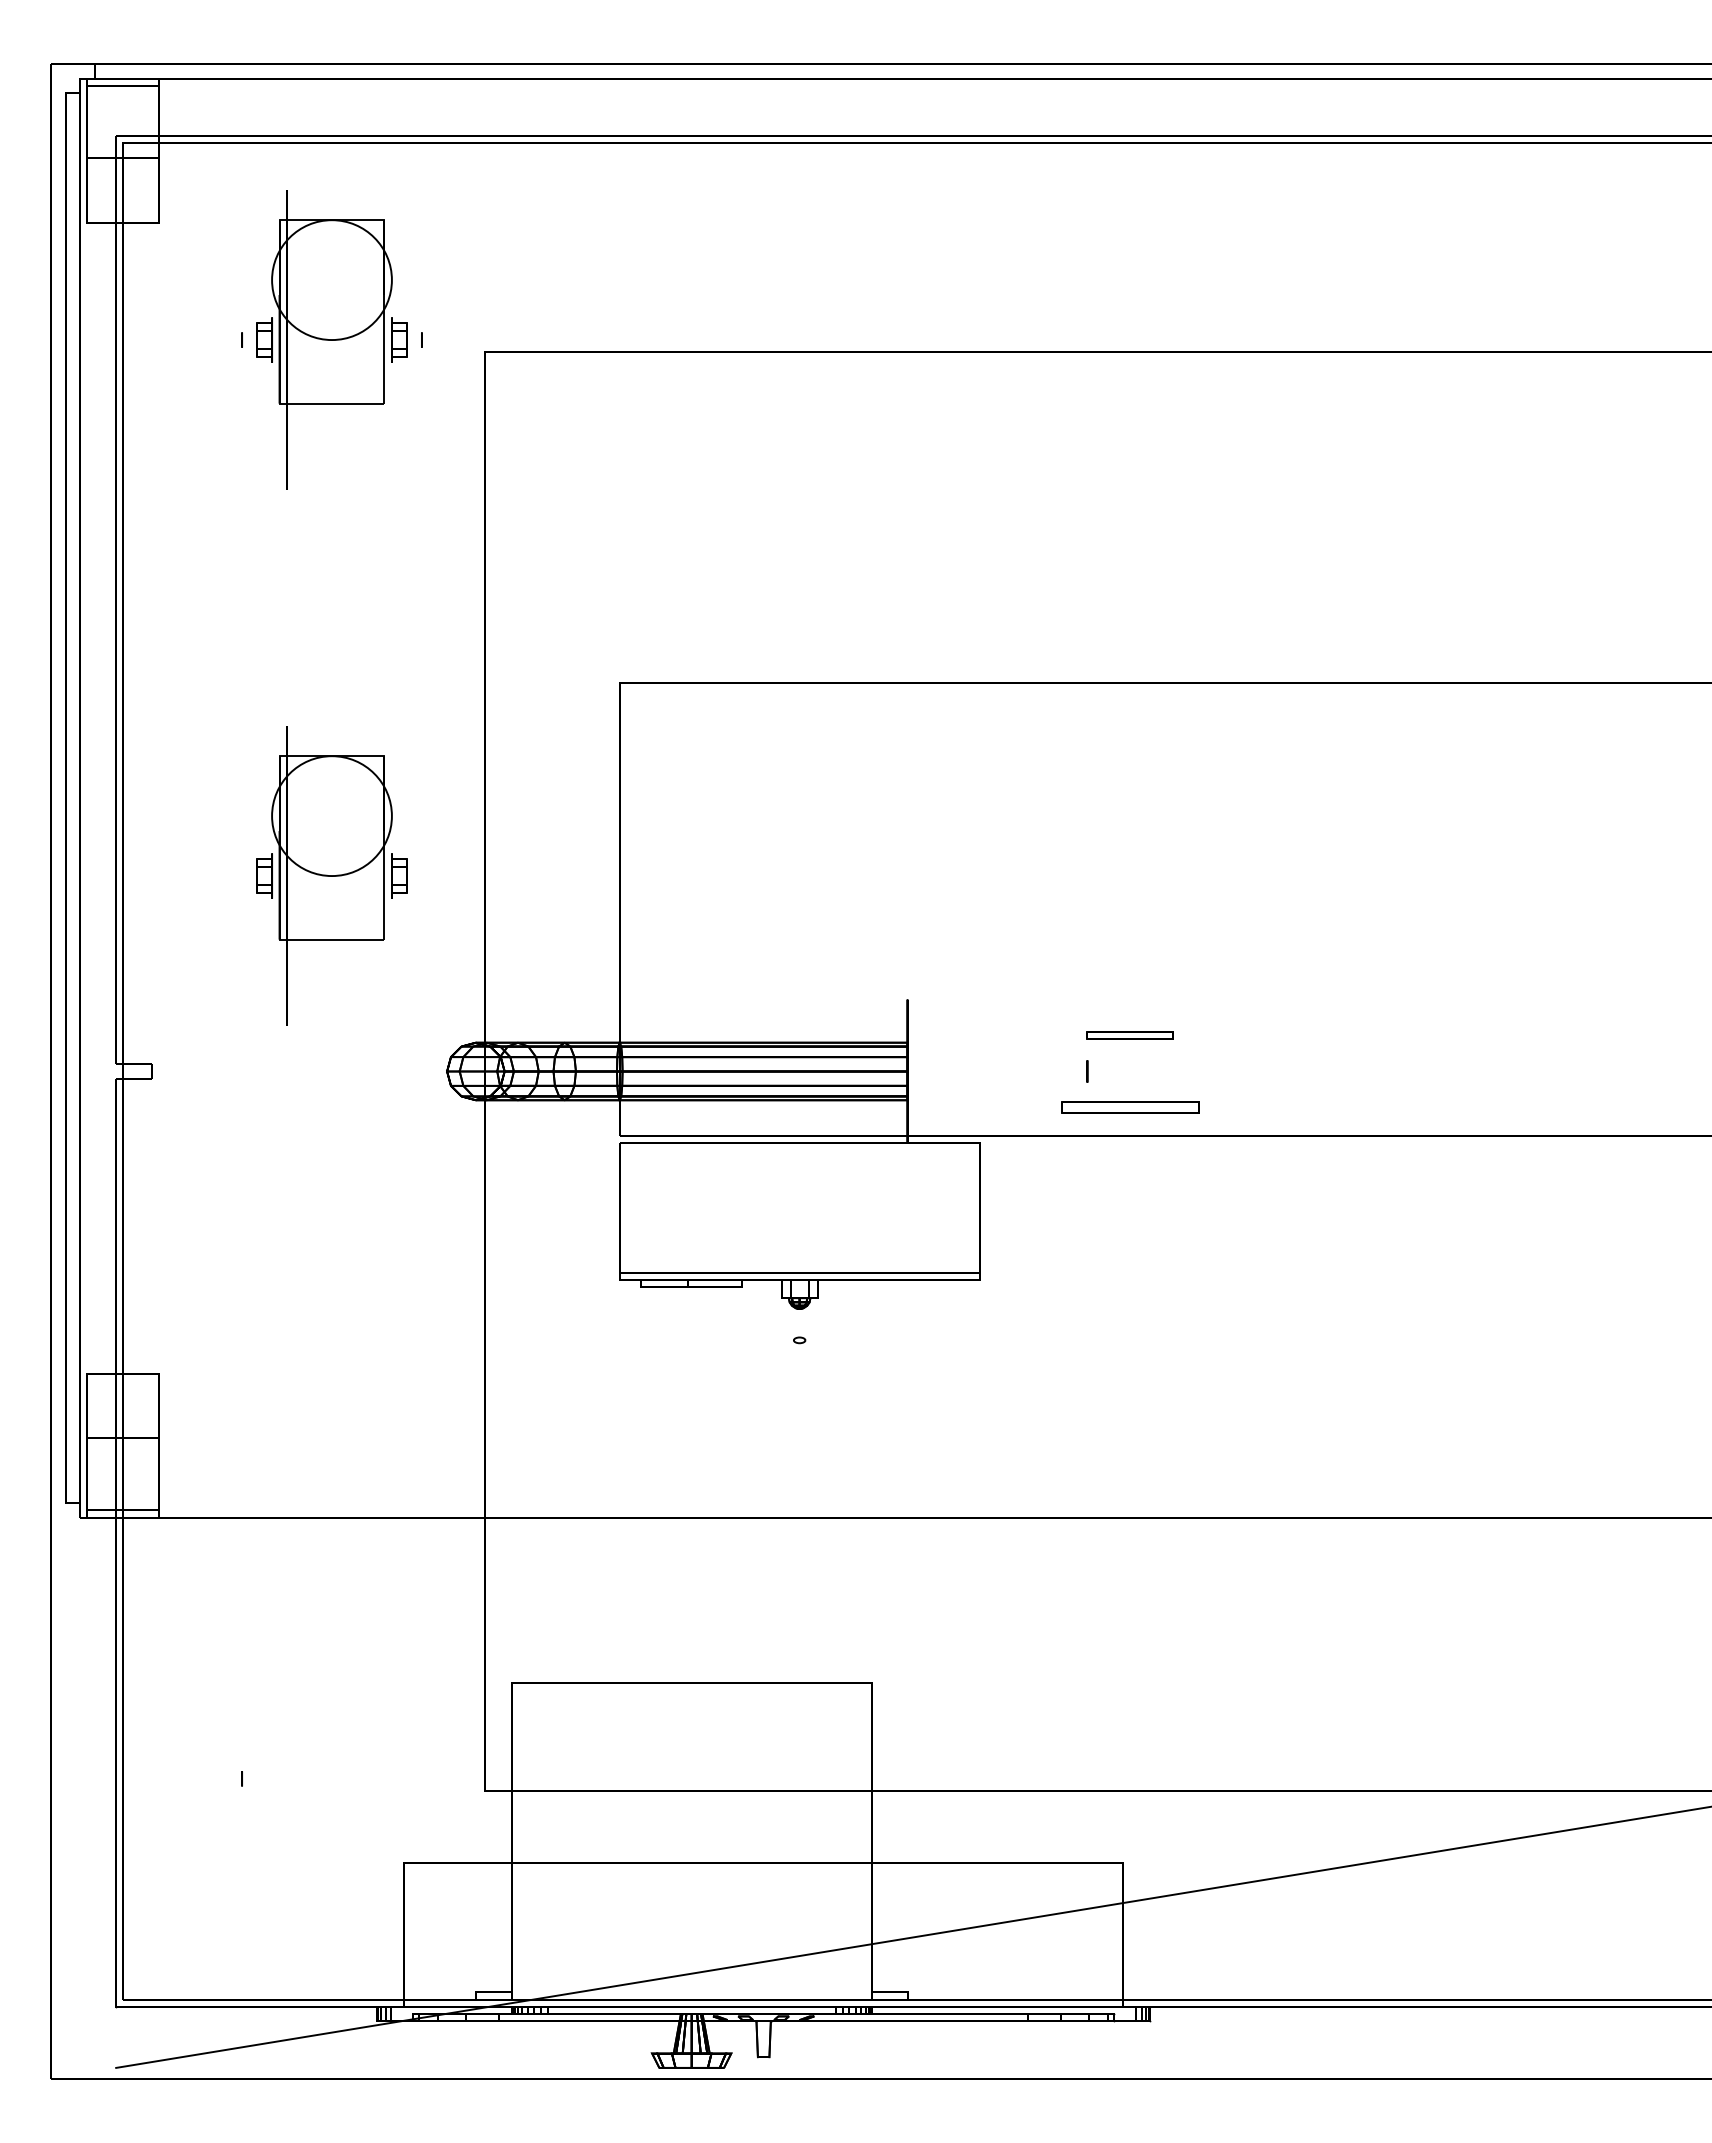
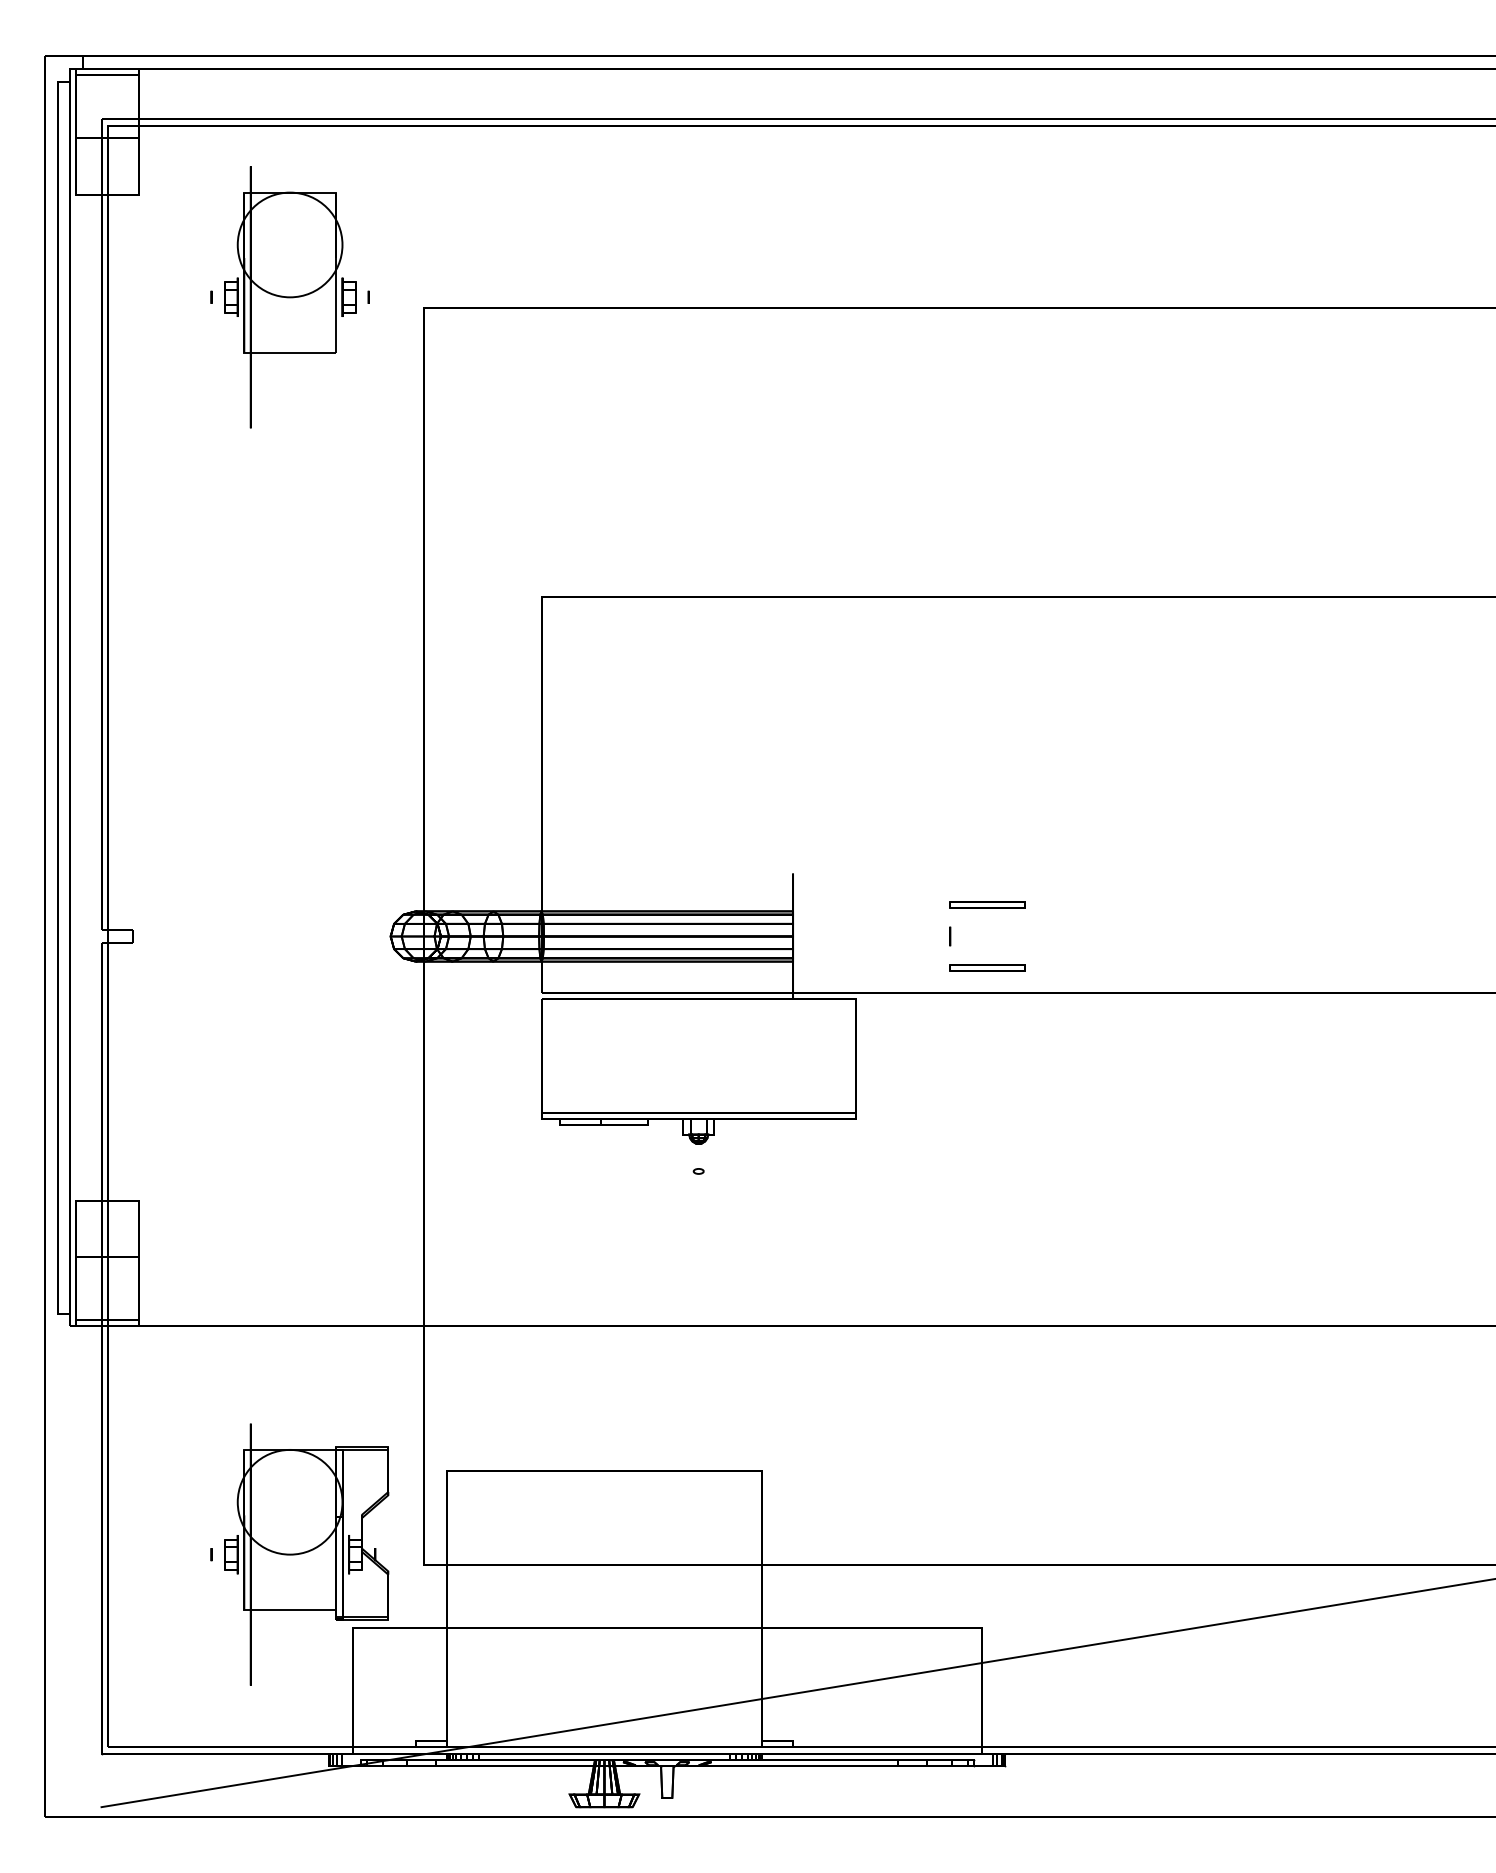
part: (331, 875) -> (289, 765), removed
part: (1129, 1107) -> (986, 967), size x0.62
part: (350, 1778) -> (306, 1554), added

